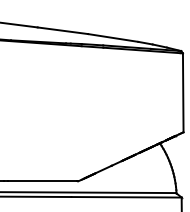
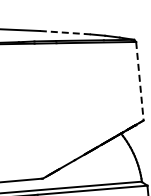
line: (112, 37) -> (64, 32), solid -> dashed
line: (183, 93) -> (140, 81), solid -> dashed

